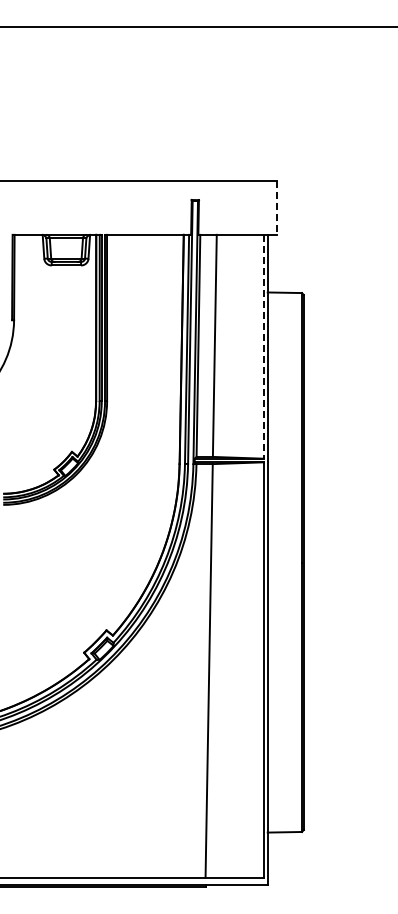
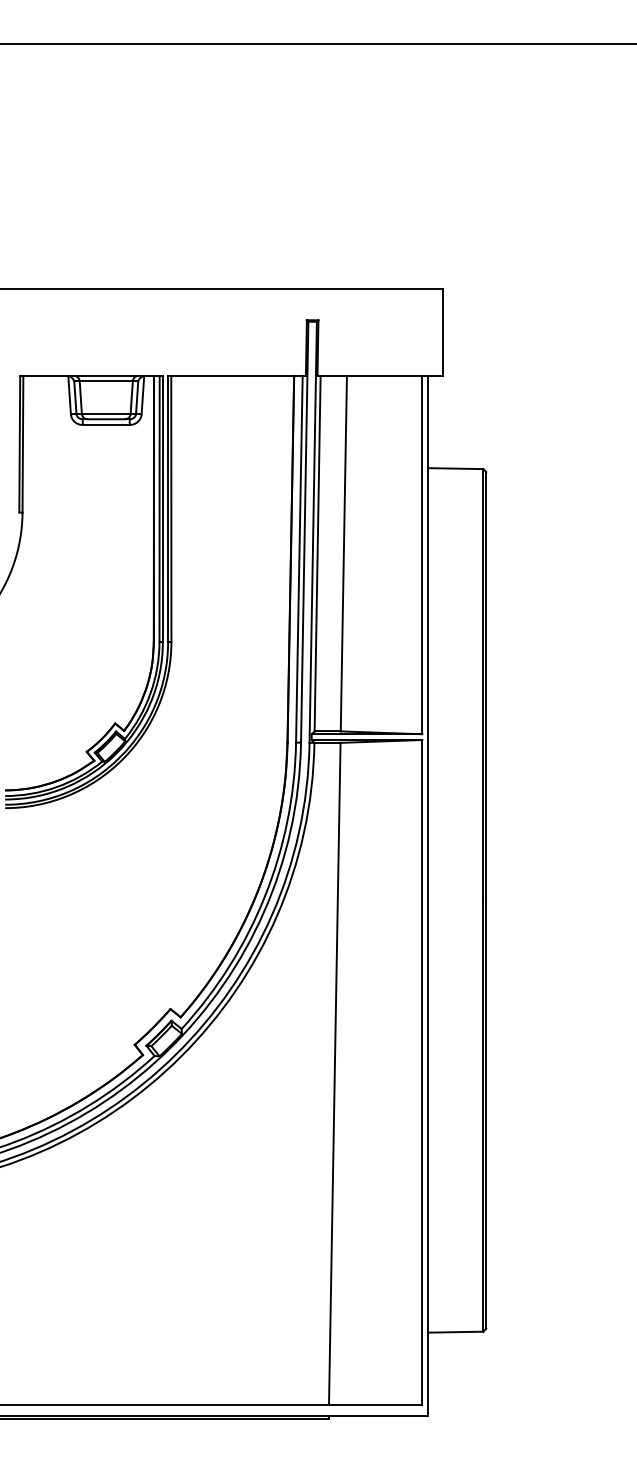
line: (276, 208) -> (442, 333), dashed -> solid
line: (263, 346) -> (421, 554), dashed -> solid

